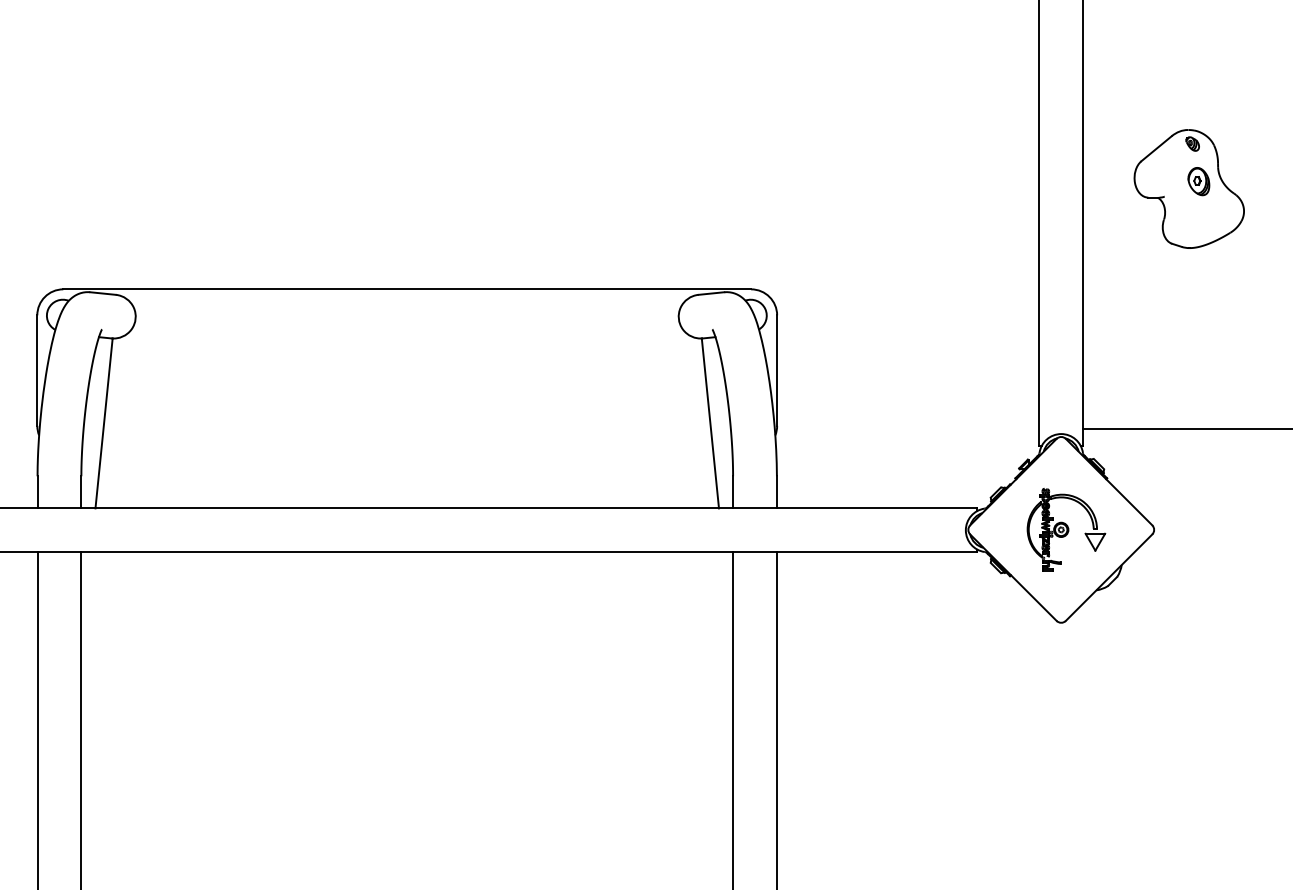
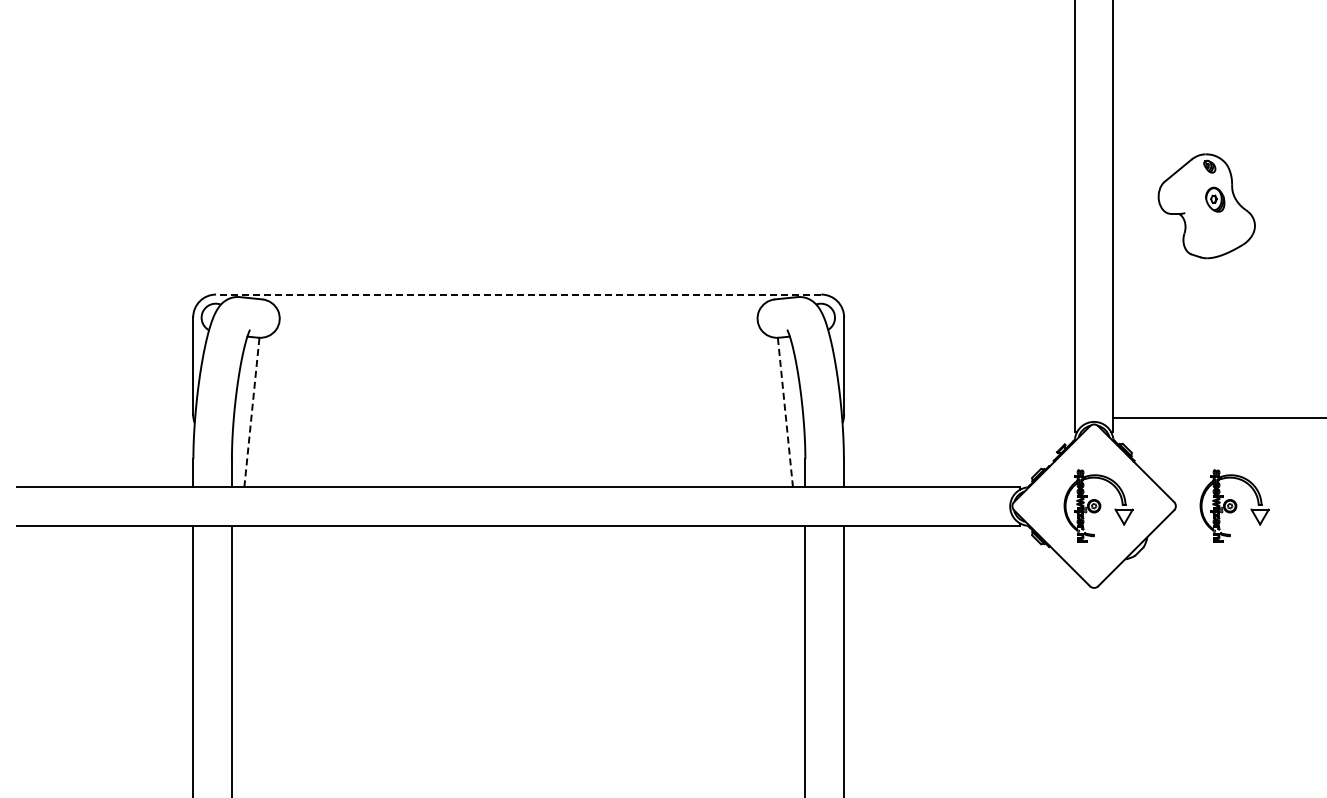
line: (407, 289) -> (518, 294), solid -> dashed
line: (103, 423) -> (251, 412), solid -> dashed
line: (710, 423) -> (785, 412), solid -> dashed
part: (1220, 529) -> (1234, 505), added

